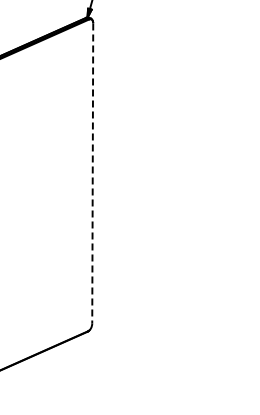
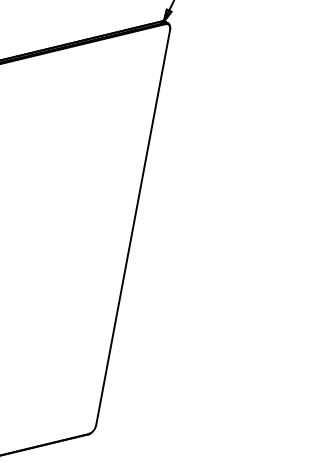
line: (92, 174) -> (132, 228), dashed -> solid

